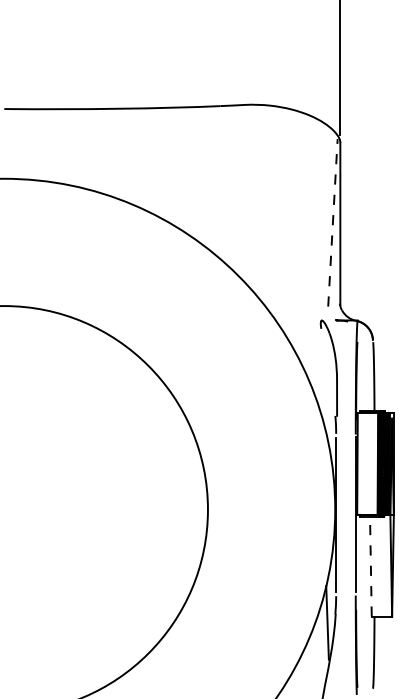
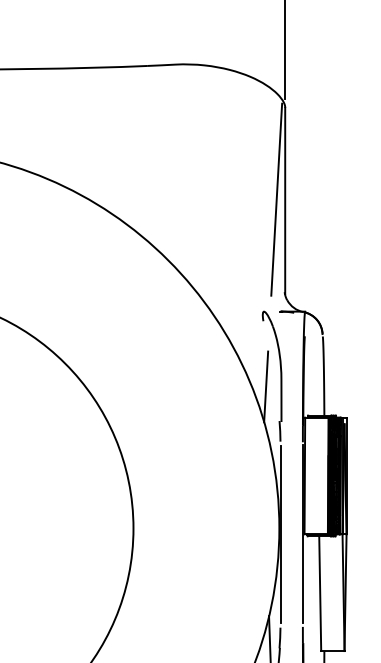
line: (332, 222) -> (276, 199), dashed -> solid
line: (323, 386) -> (265, 387), added
line: (370, 566) -> (319, 593), dashed -> solid

